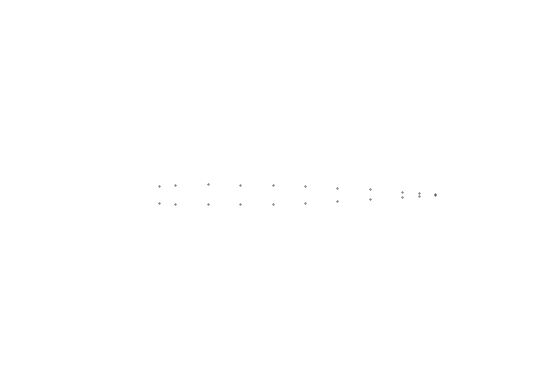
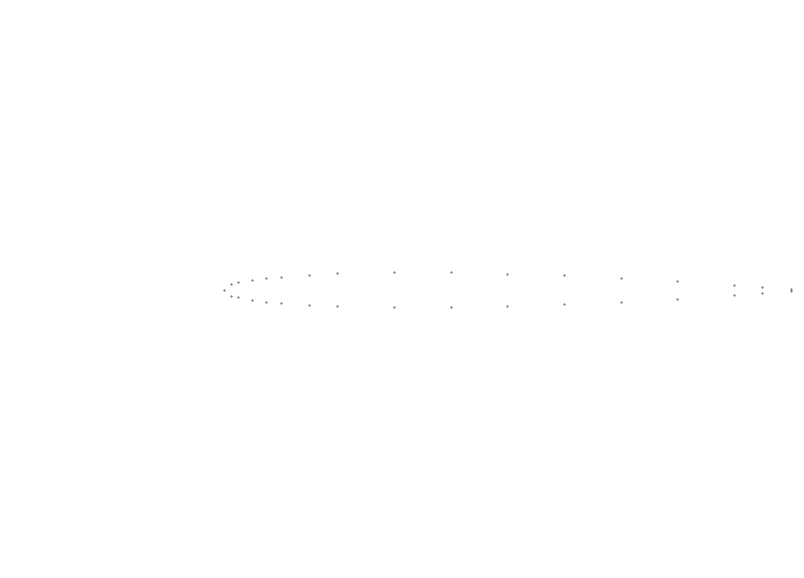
part: (126, 194) -> (252, 289), added

